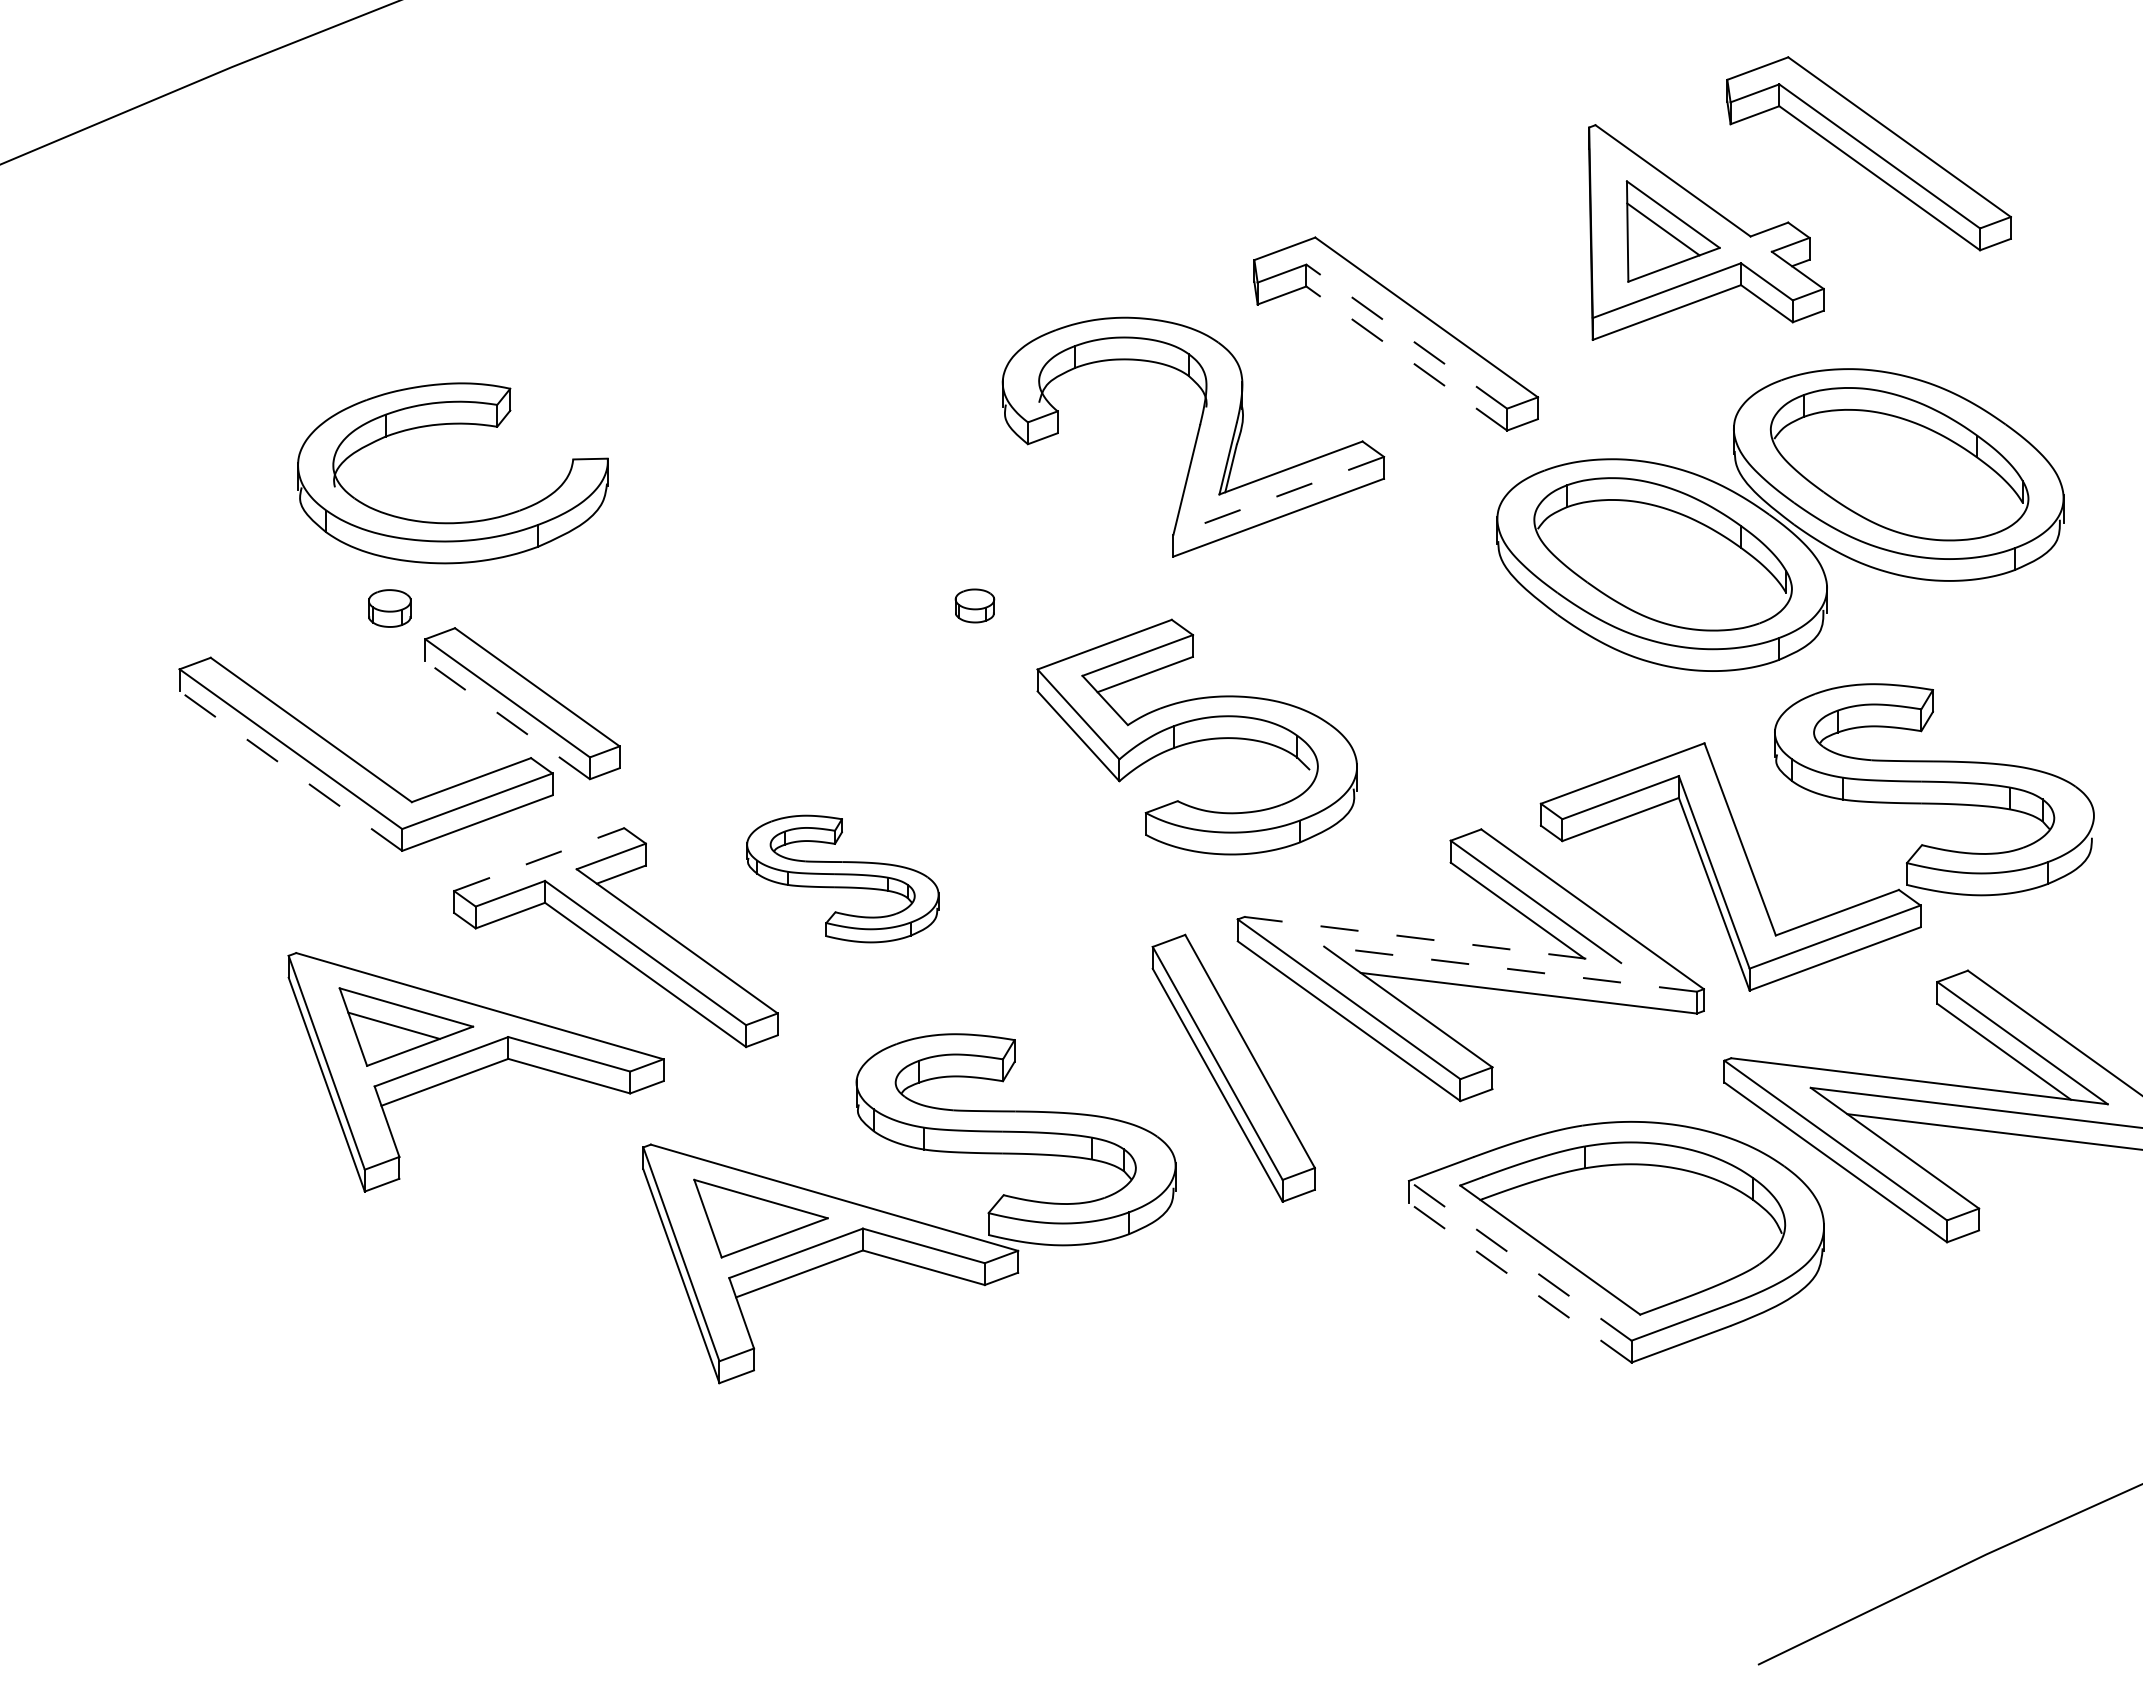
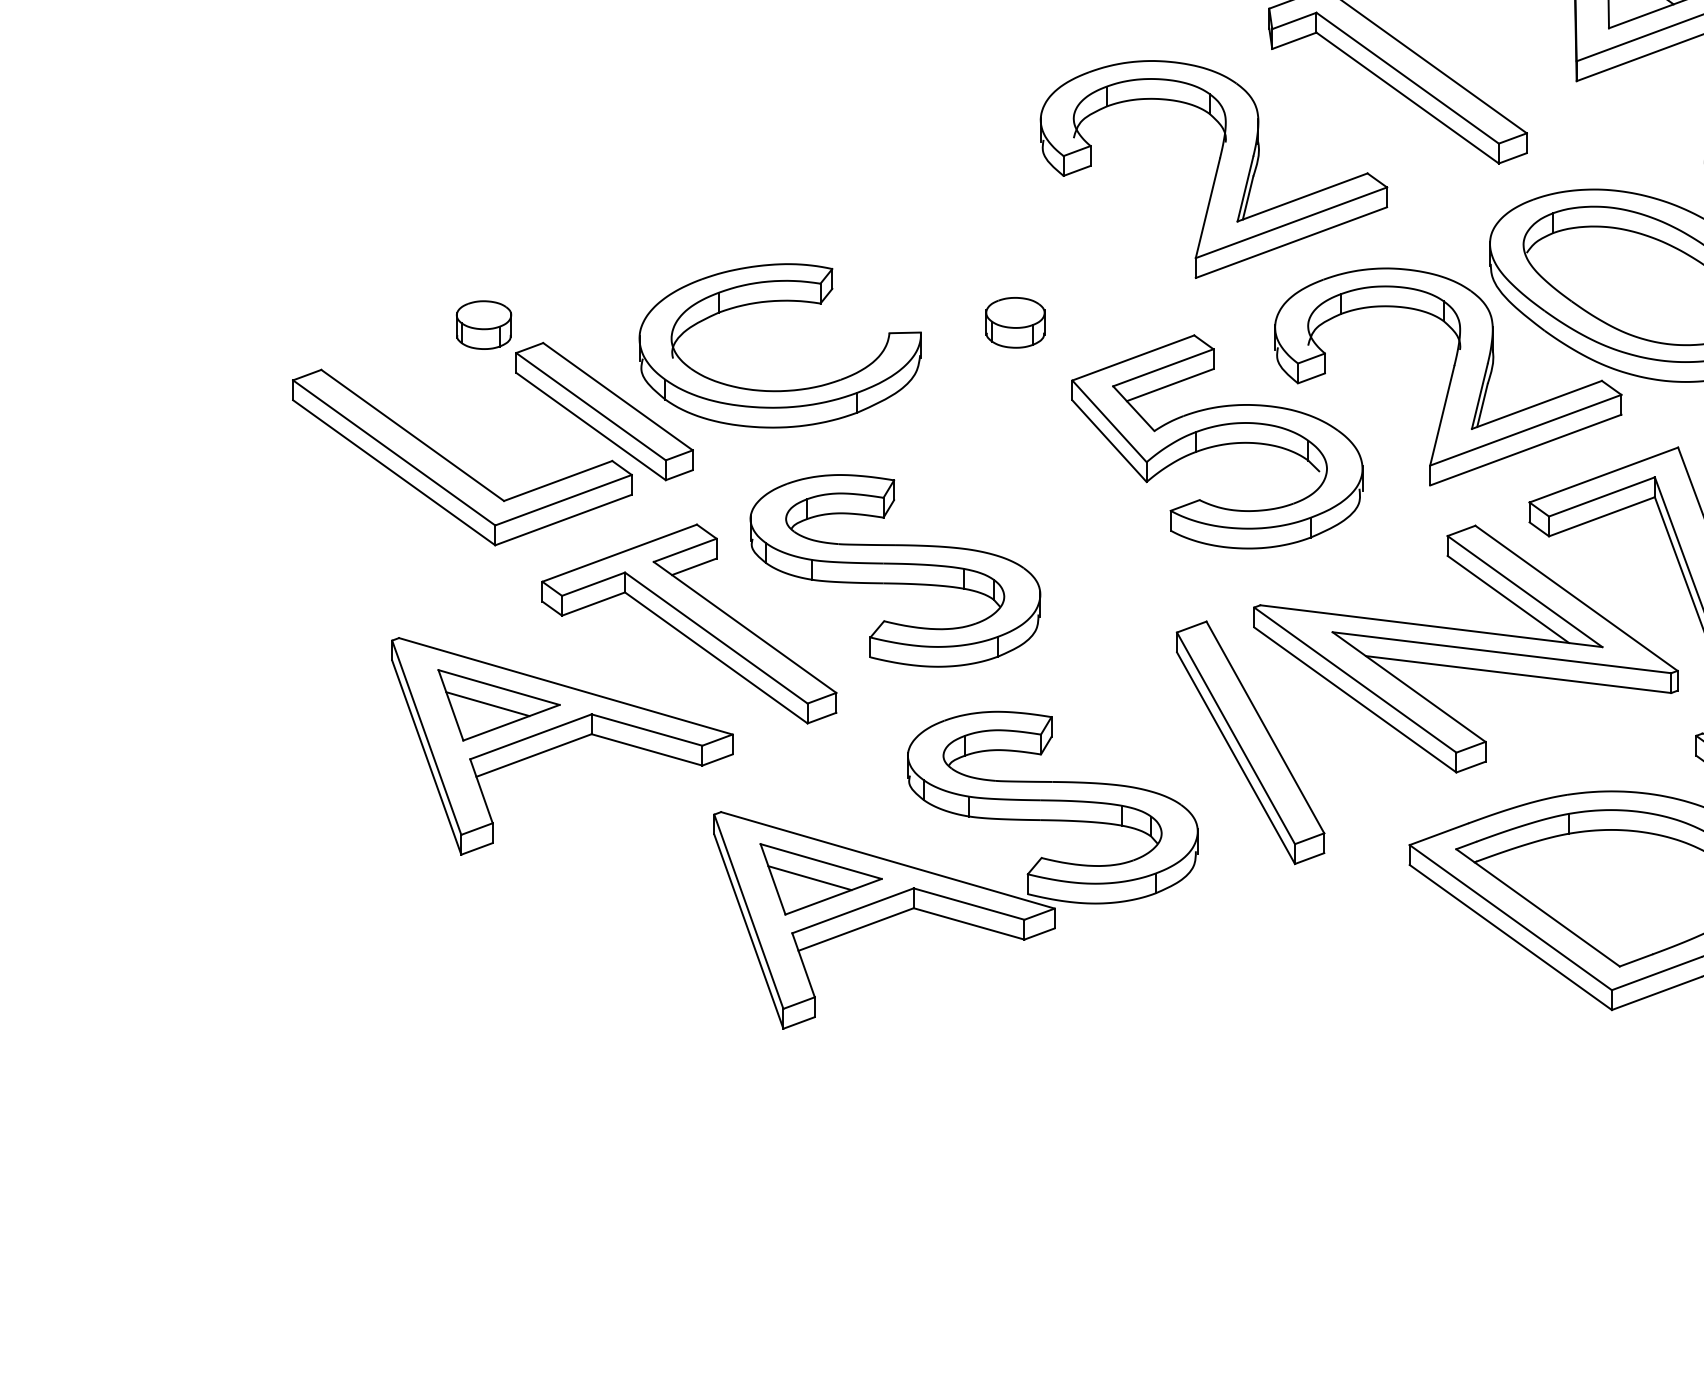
line: (1406, 336) -> (1407, 78), dashed -> solid
line: (1406, 358) -> (1407, 98), dashed -> solid
part: (443, 425) -> (771, 302), moved
line: (1278, 496) -> (1291, 223), dashed -> solid
part: (974, 605) -> (1015, 322), size x1.67
part: (389, 608) -> (483, 325), size x1.43
part: (1451, 665) -> (1448, 376), added
line: (507, 719) -> (590, 425), dashed -> solid
line: (290, 771) -> (393, 473), dashed -> solid
line: (539, 859) -> (619, 553), dashed -> solid
part: (842, 878) -> (895, 570), size x1.67
line: (1432, 939) -> (1431, 625), dashed -> solid
line: (1510, 969) -> (1501, 653), dashed -> solid
line: (748, 1217) -> (809, 878), added
line: (1519, 1260) -> (1510, 917), dashed -> solid
line: (1520, 1282) -> (1511, 937), dashed -> solid

